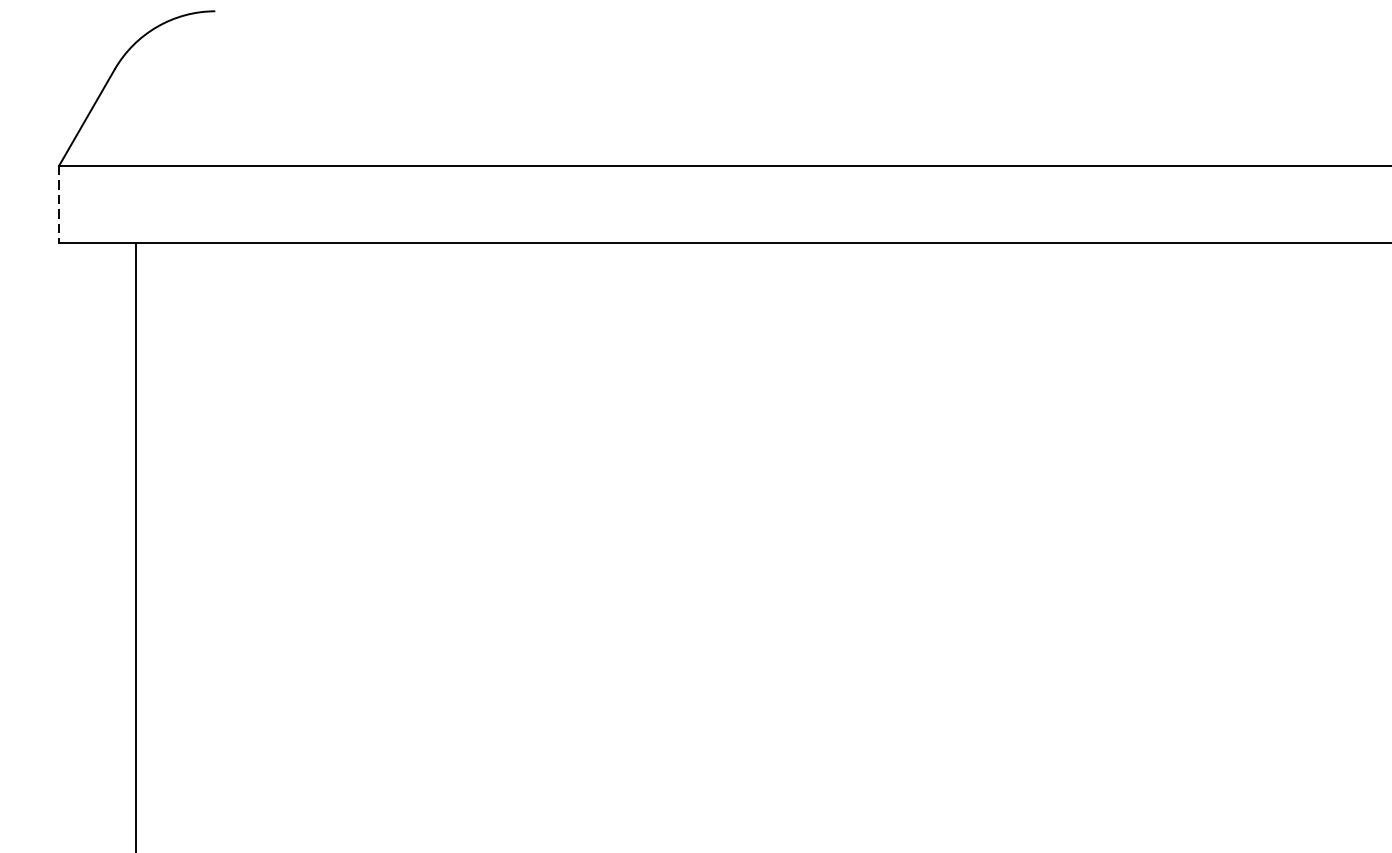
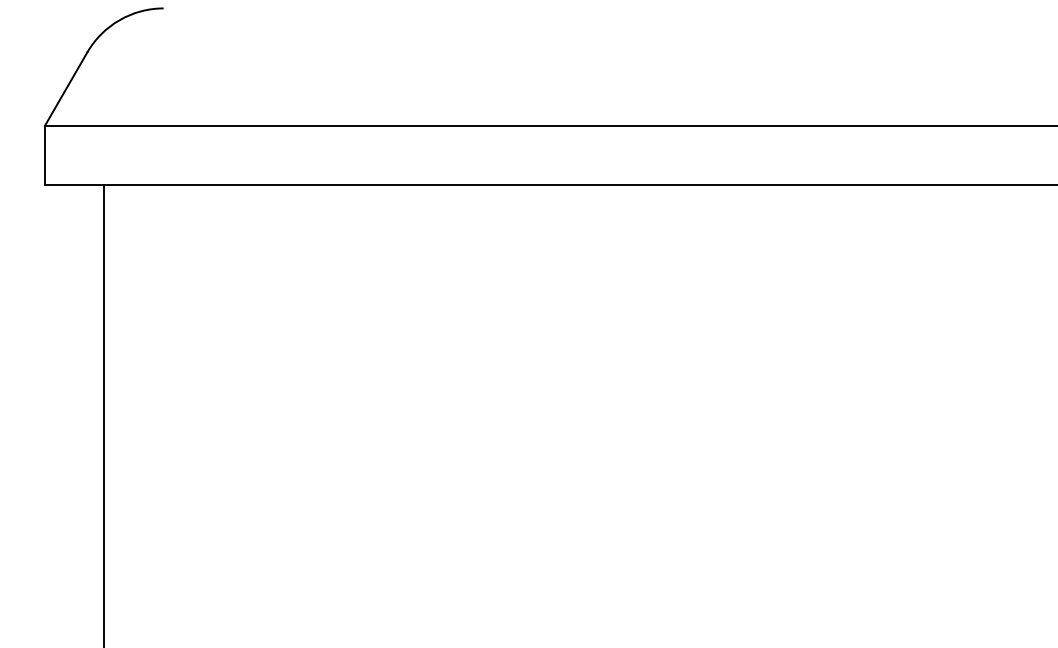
line: (58, 204) -> (44, 155), dashed -> solid

